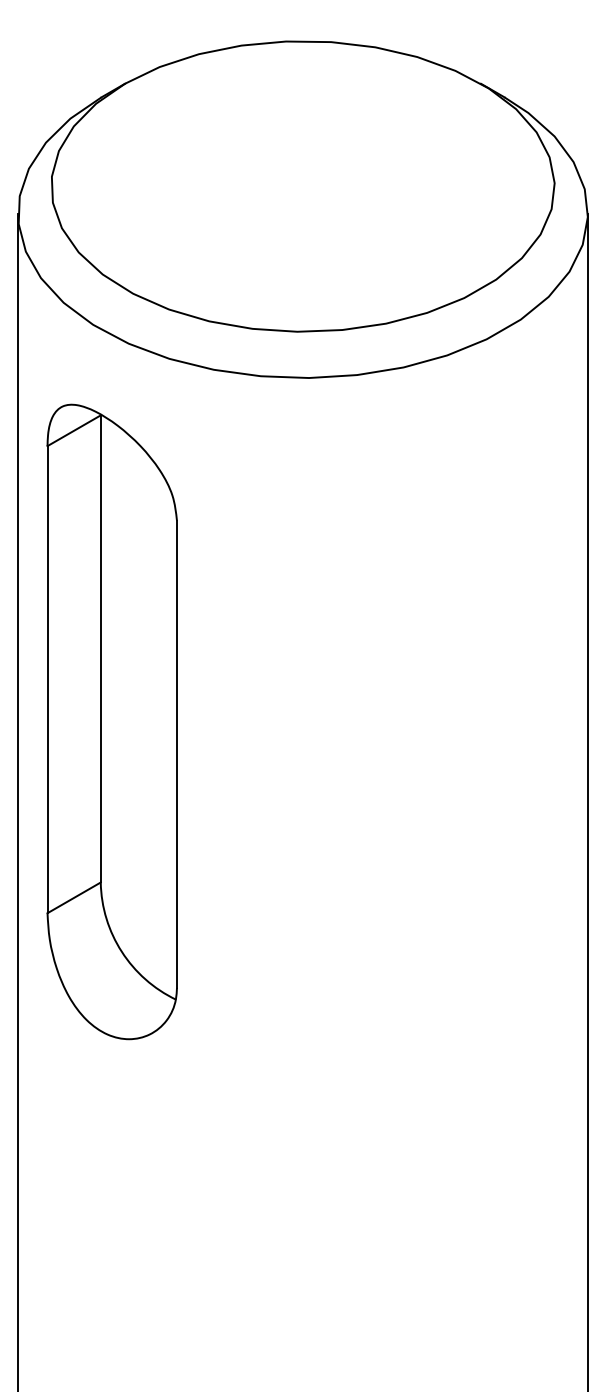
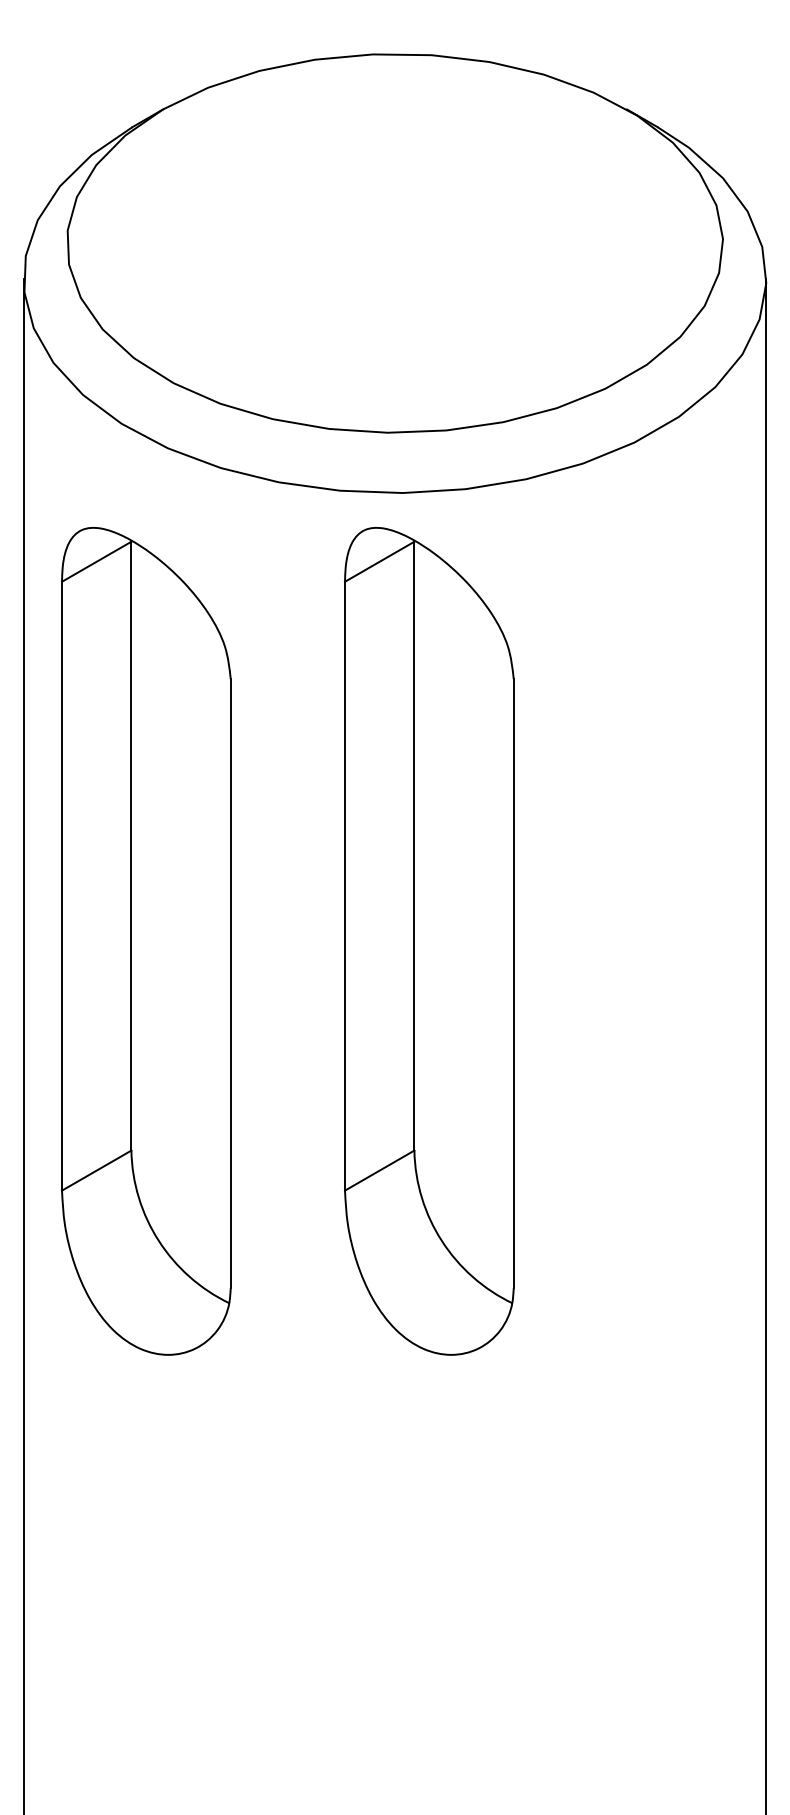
part: (329, 721) -> (429, 940), added

